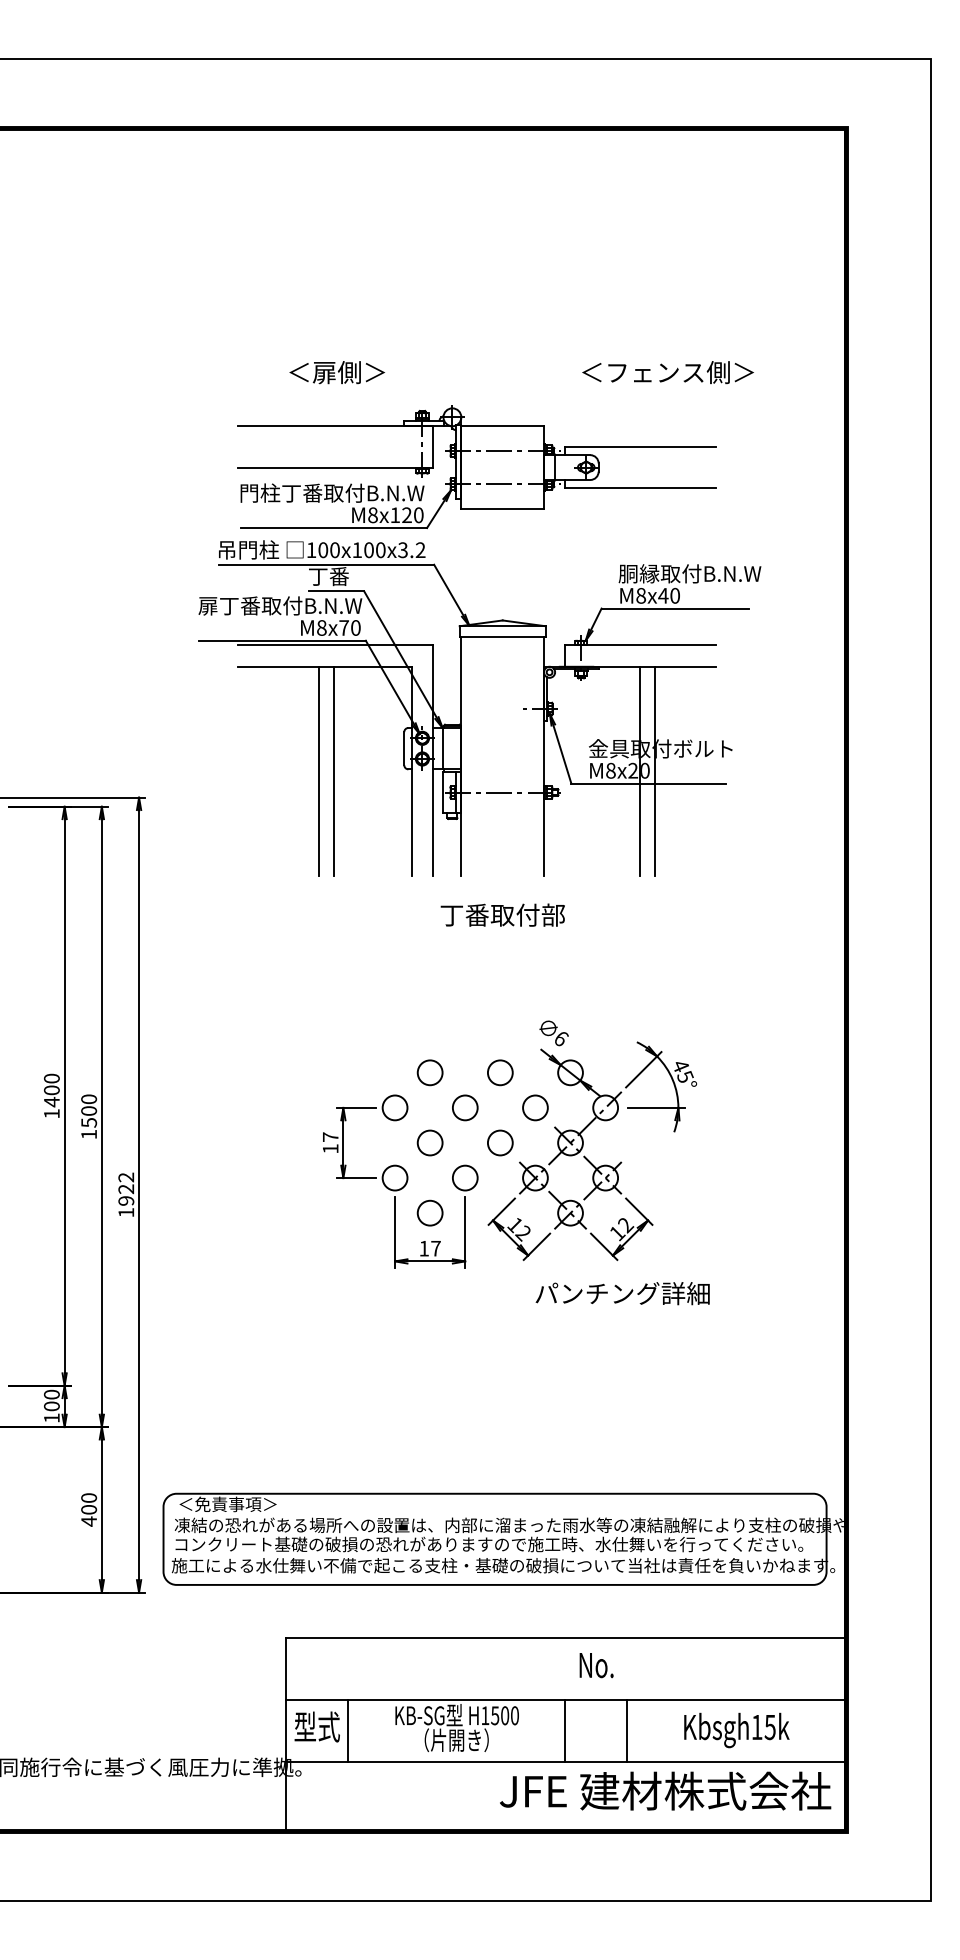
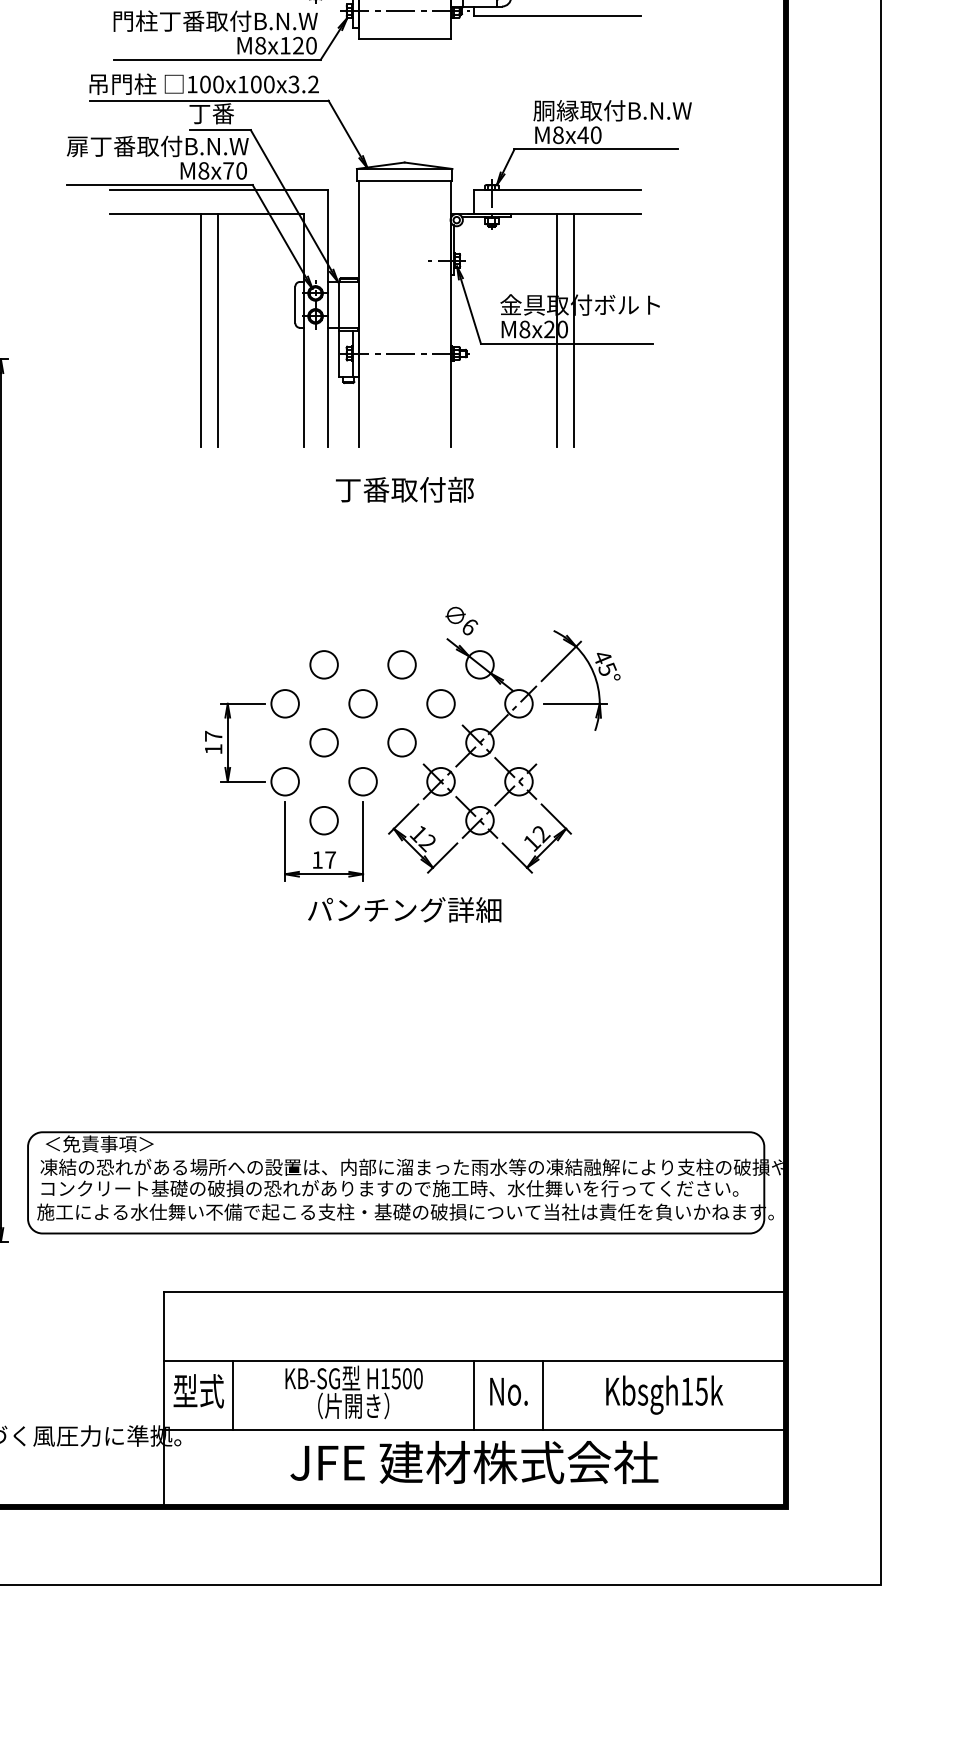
text: (622, 1293) -> (404, 909), moved
text: (596, 1665) -> (508, 1391), moved
text: (665, 1790) -> (474, 1461), moved

